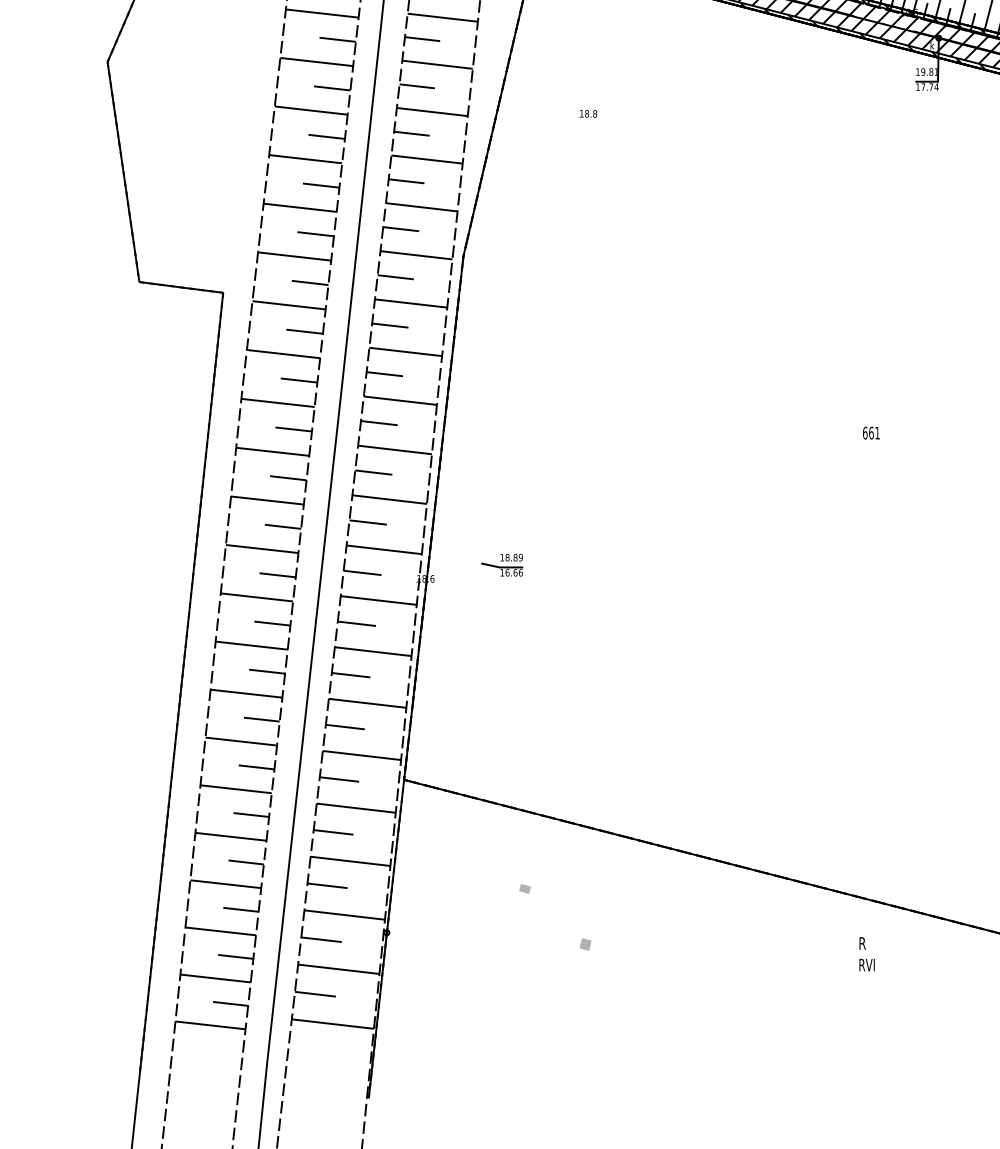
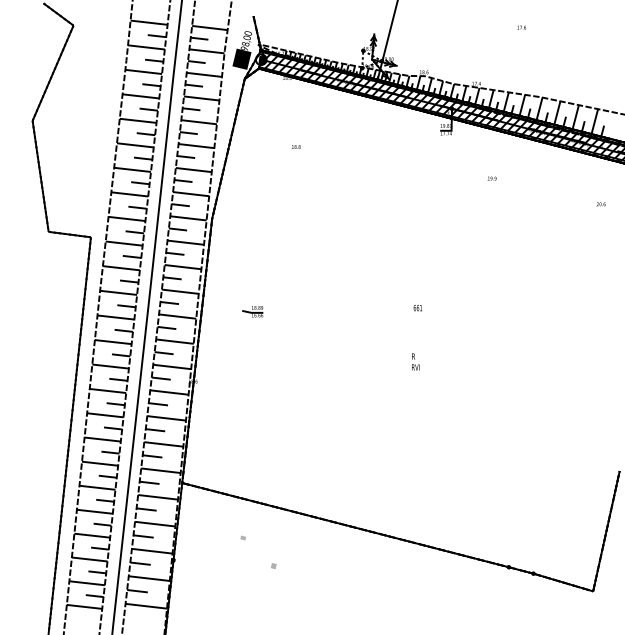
text: (586, 112) -> (295, 146), moved
part: (501, 564) -> (252, 311), moved
text: (866, 953) -> (415, 361), moved

